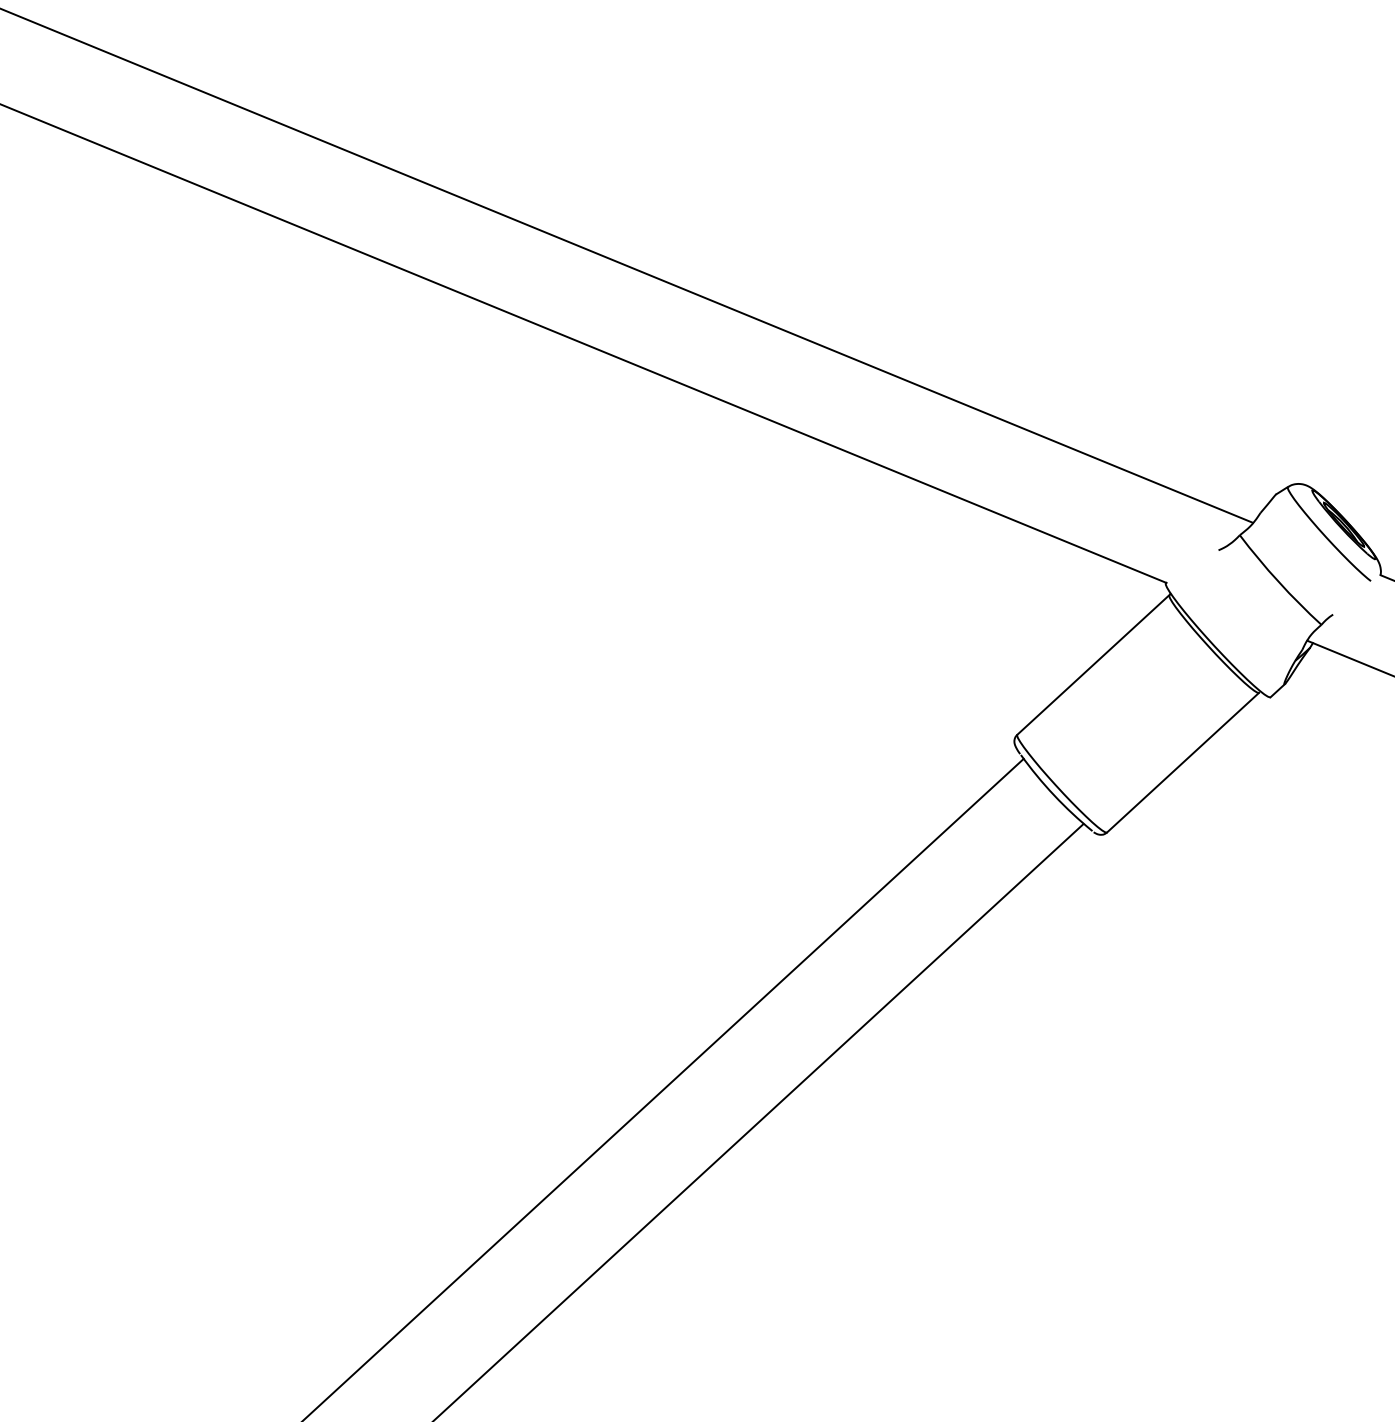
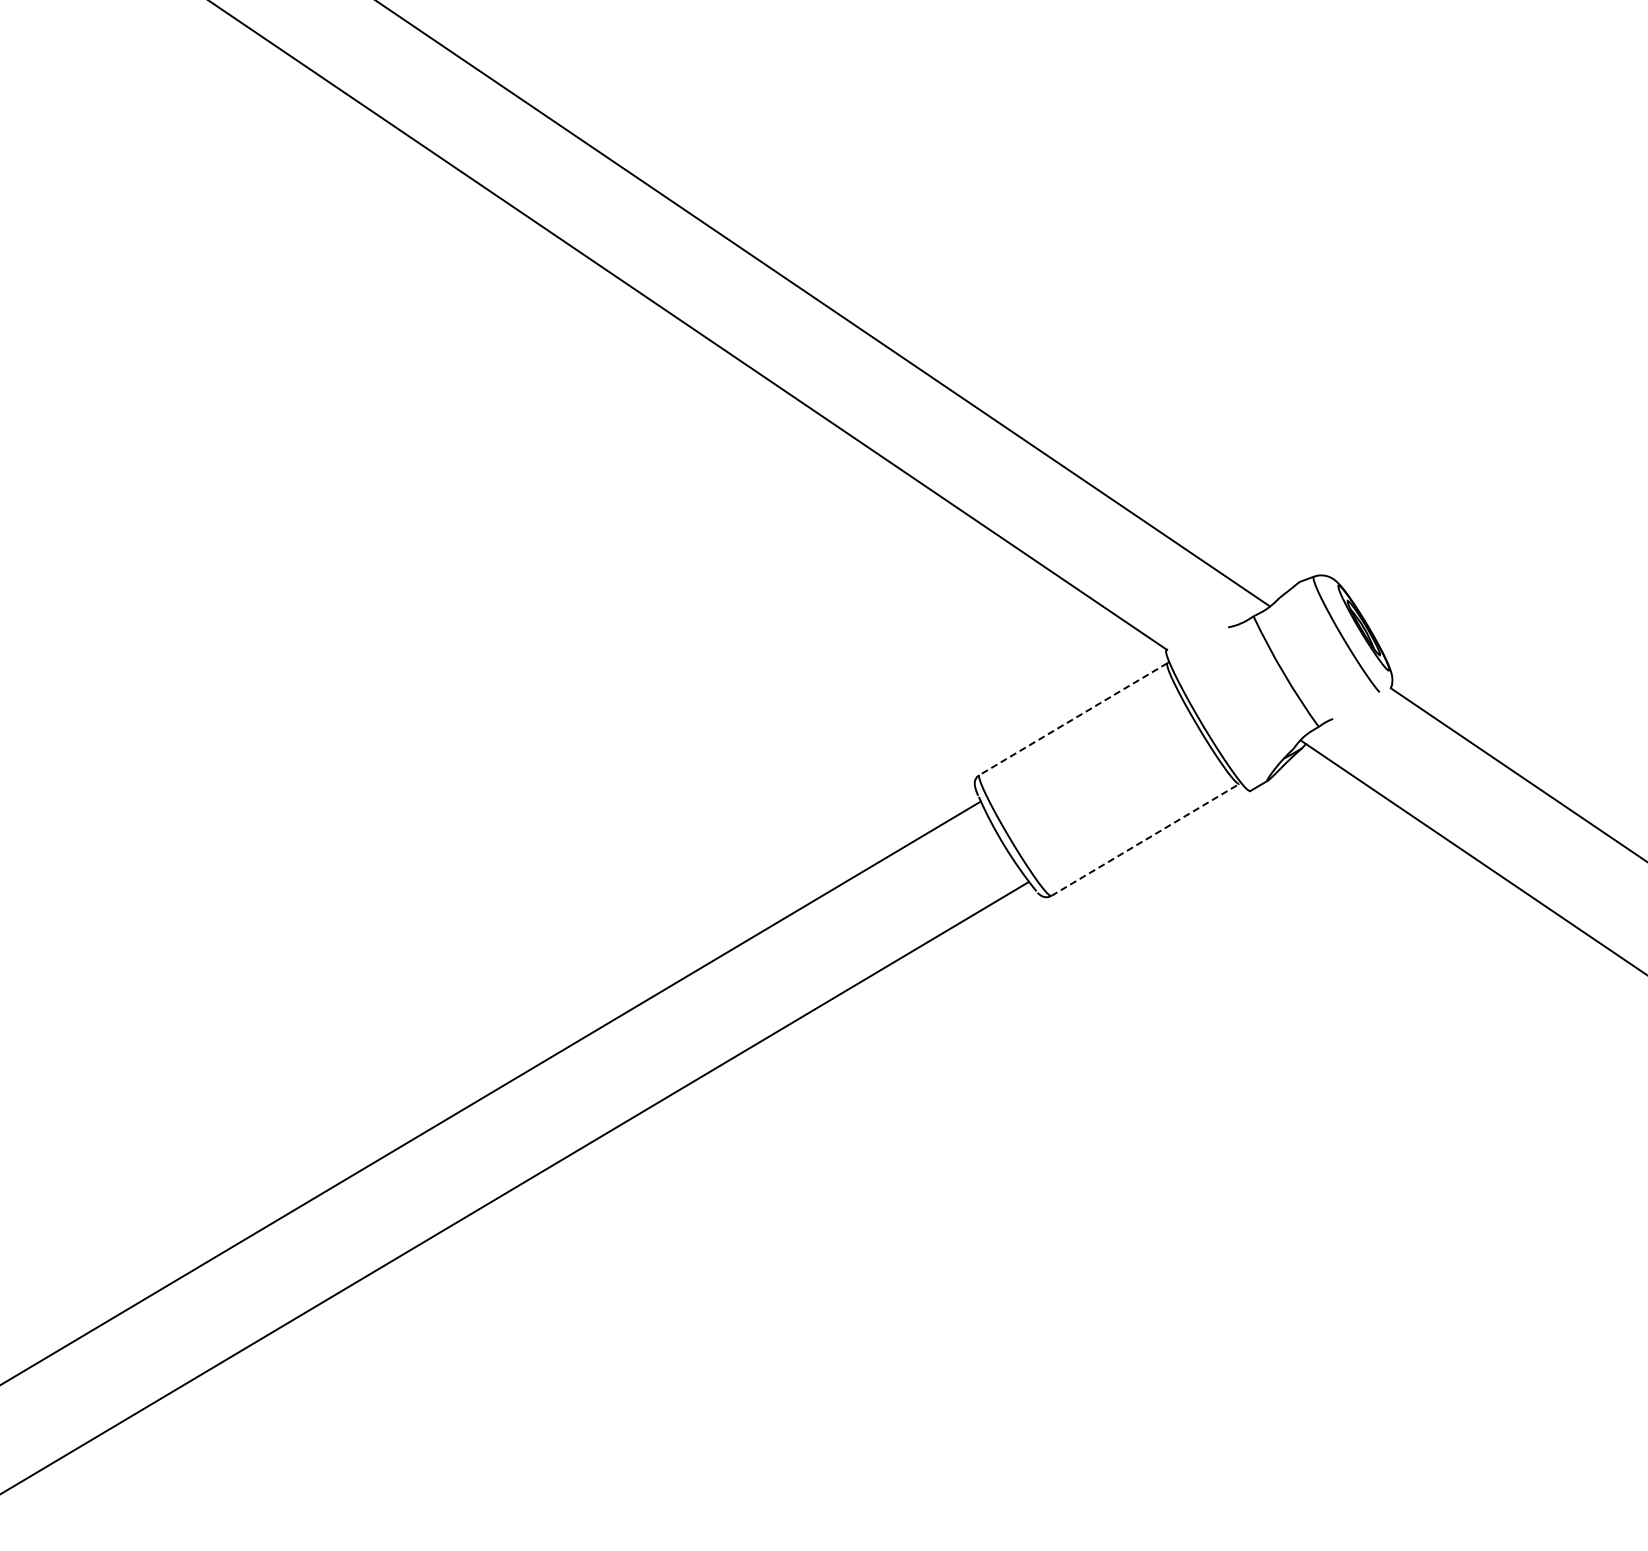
line: (1092, 665) -> (1072, 719), solid -> dashed
line: (1183, 762) -> (1145, 839), solid -> dashed

